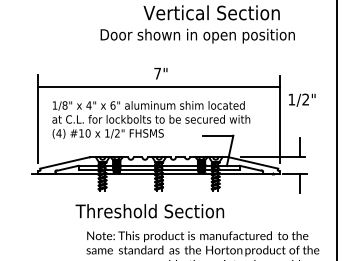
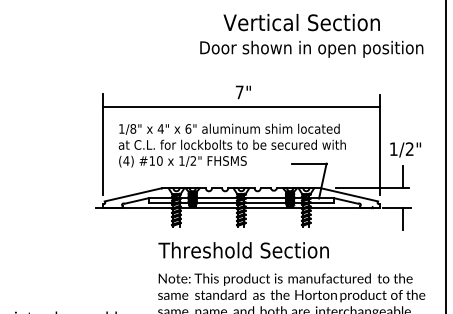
text: (197, 35) -> (311, 48), moved
text: (302, 99) -> (405, 149), moved
text: (149, 211) -> (243, 250), moved

